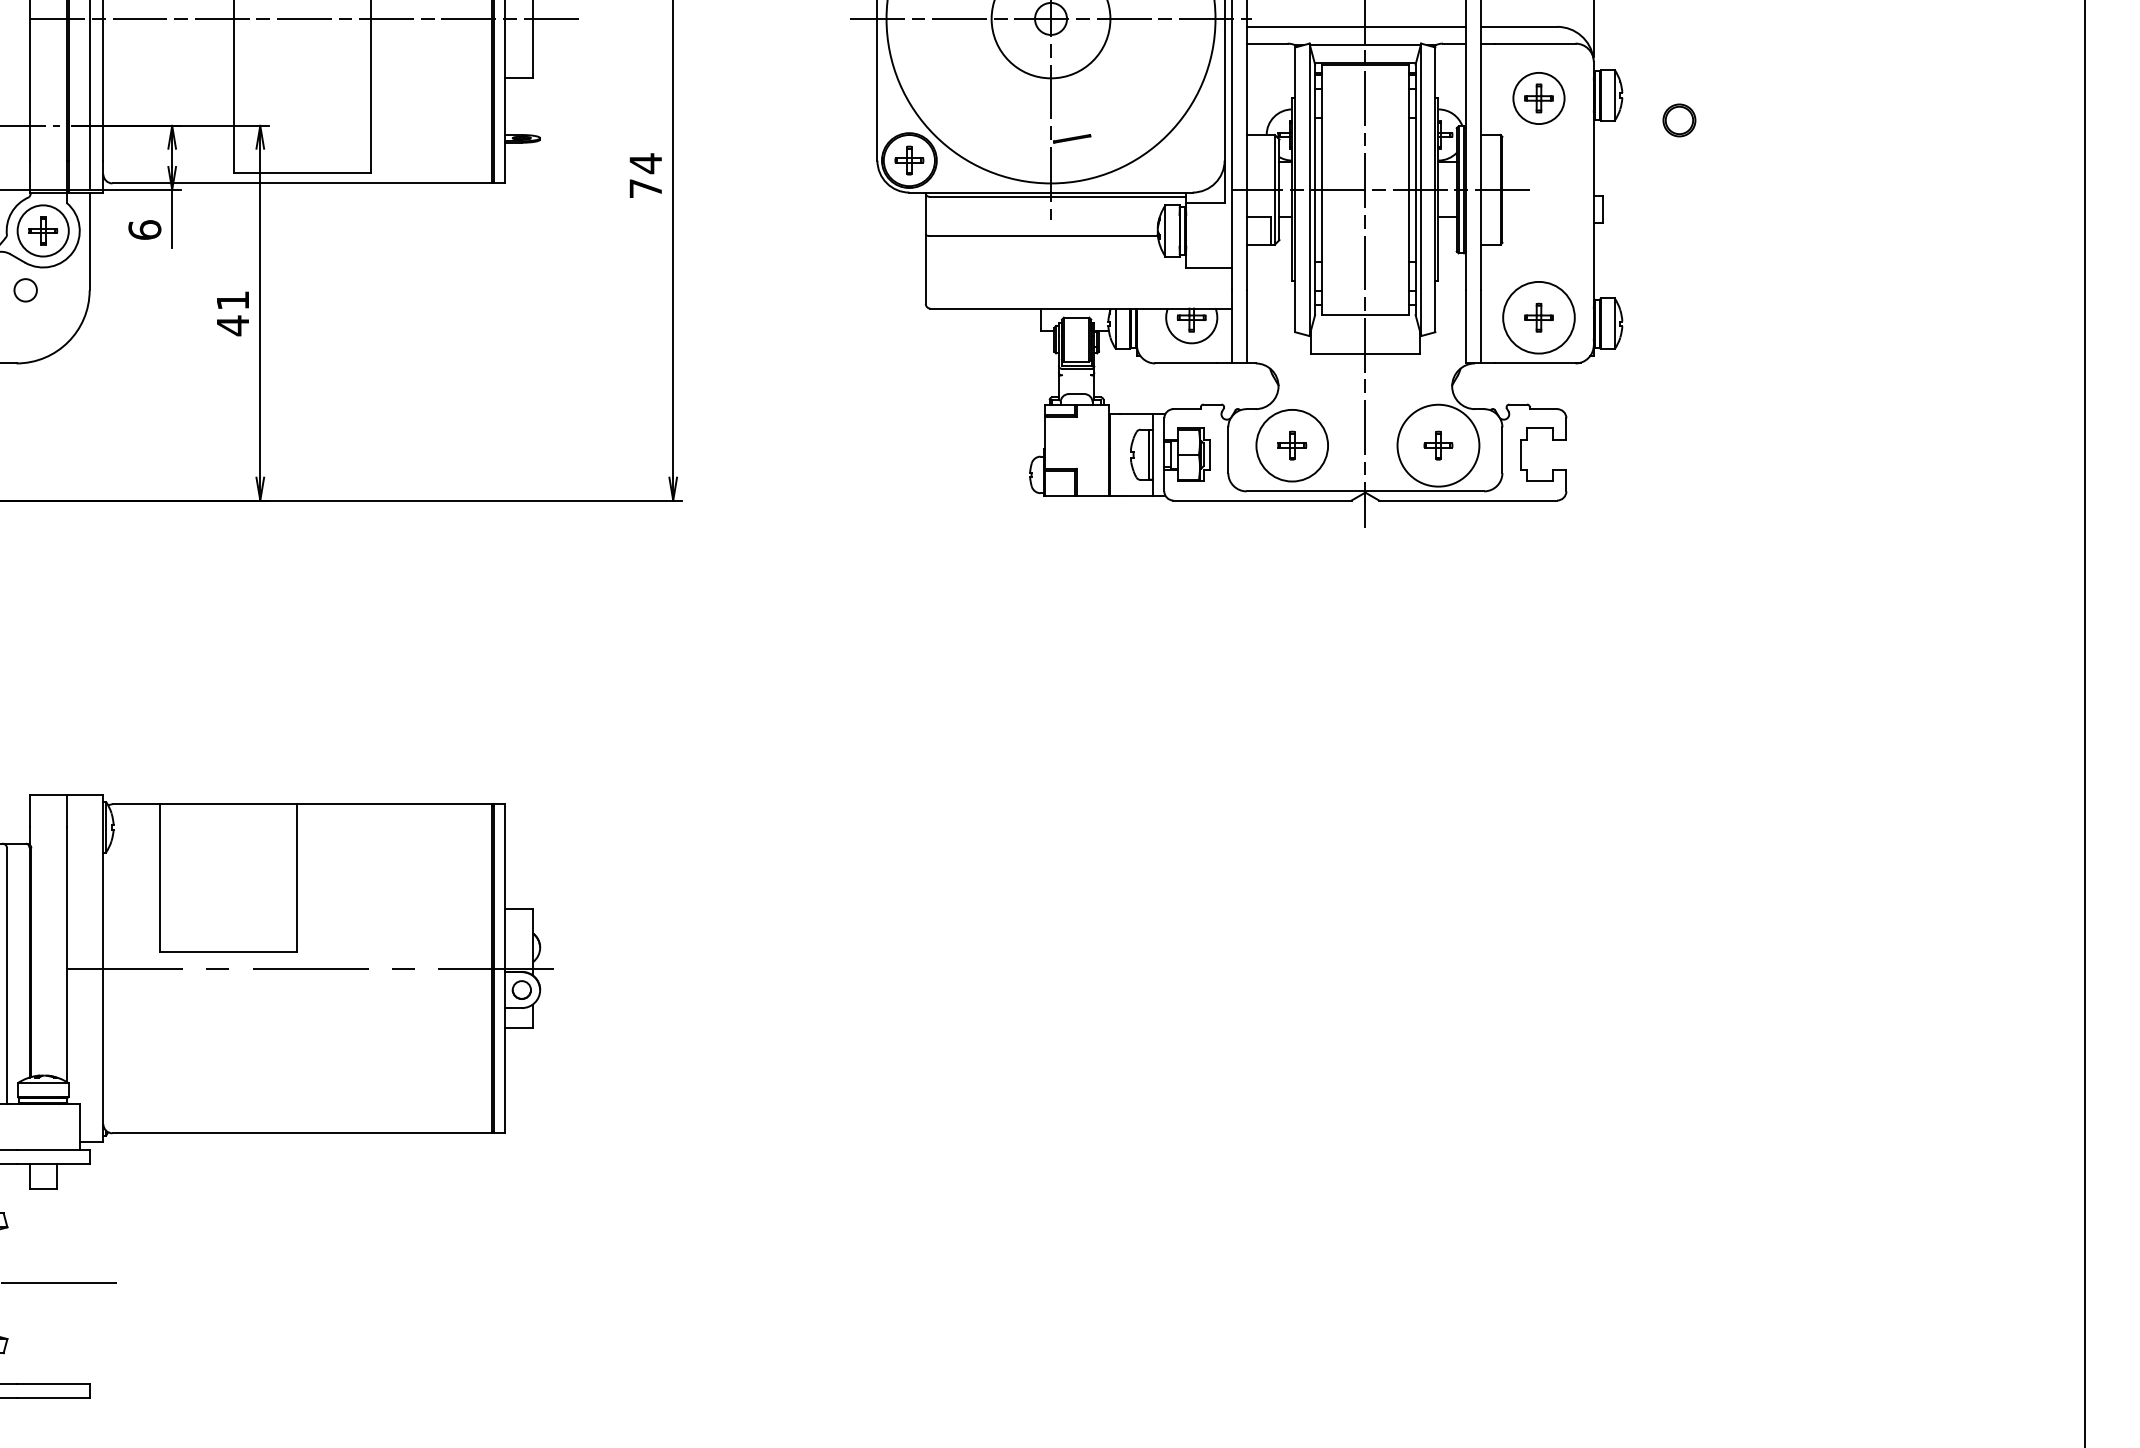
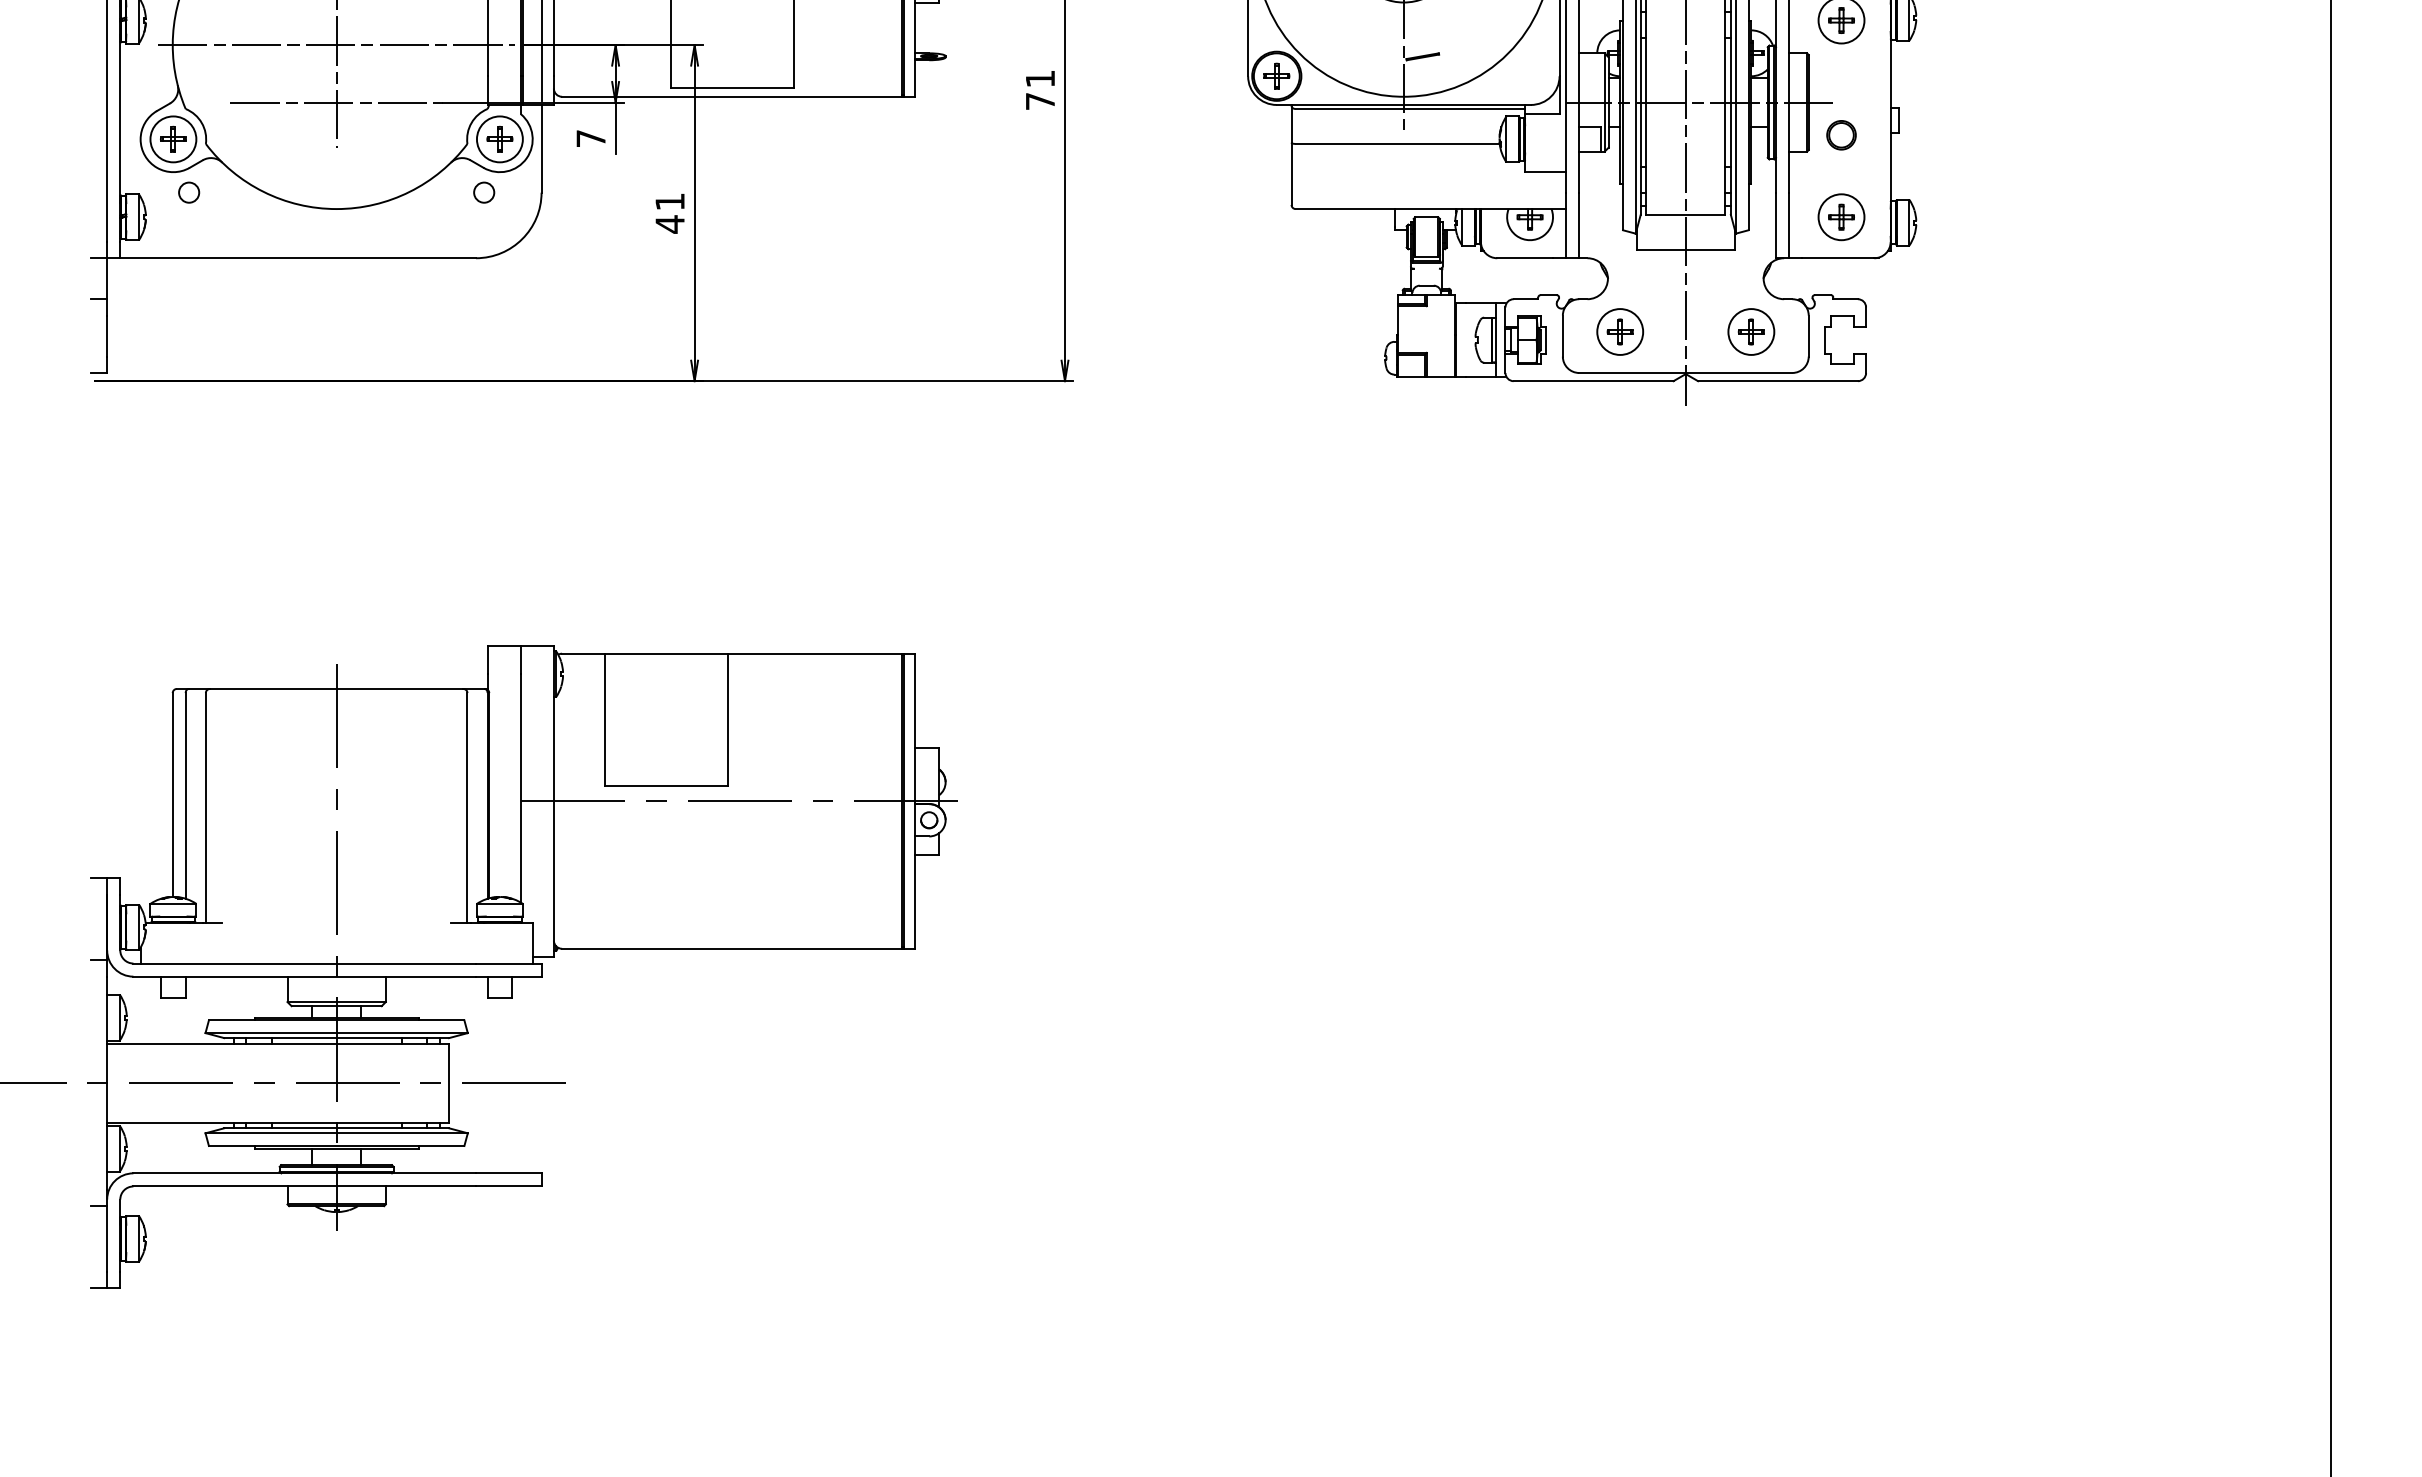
part: (1679, 120) -> (1841, 135), moved
text: (645, 163) -> (1040, 78), 74 -> 71
text: (144, 229) -> (590, 138), 6 -> 7
circle: (1538, 318) -> (1841, 217), size x0.71
circle: (1292, 445) -> (1620, 331), size x0.71
circle: (1438, 445) -> (1751, 331), size x0.62

